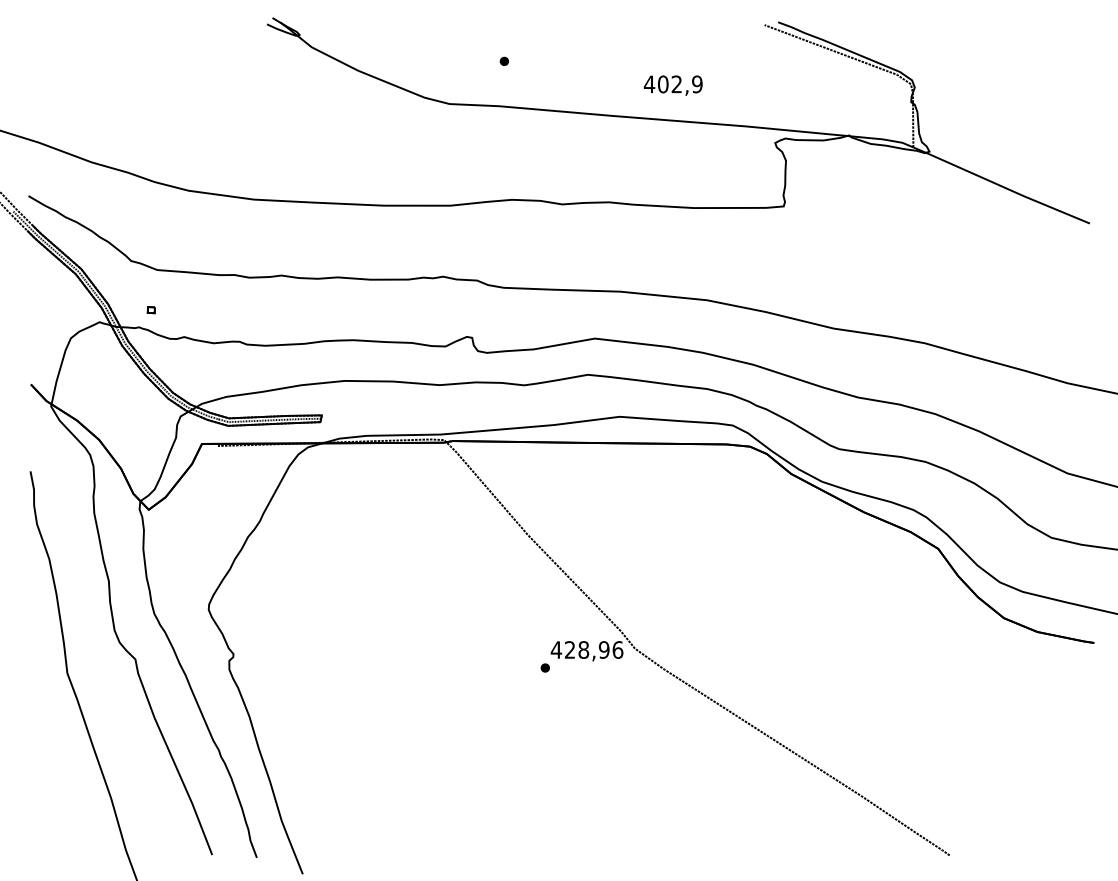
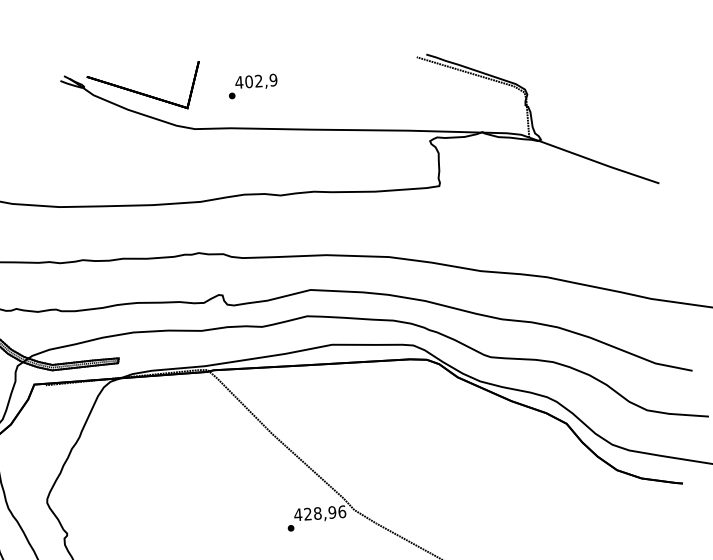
part: (381, 49) -> (143, 93), added
text: (672, 85) -> (255, 82), moved

